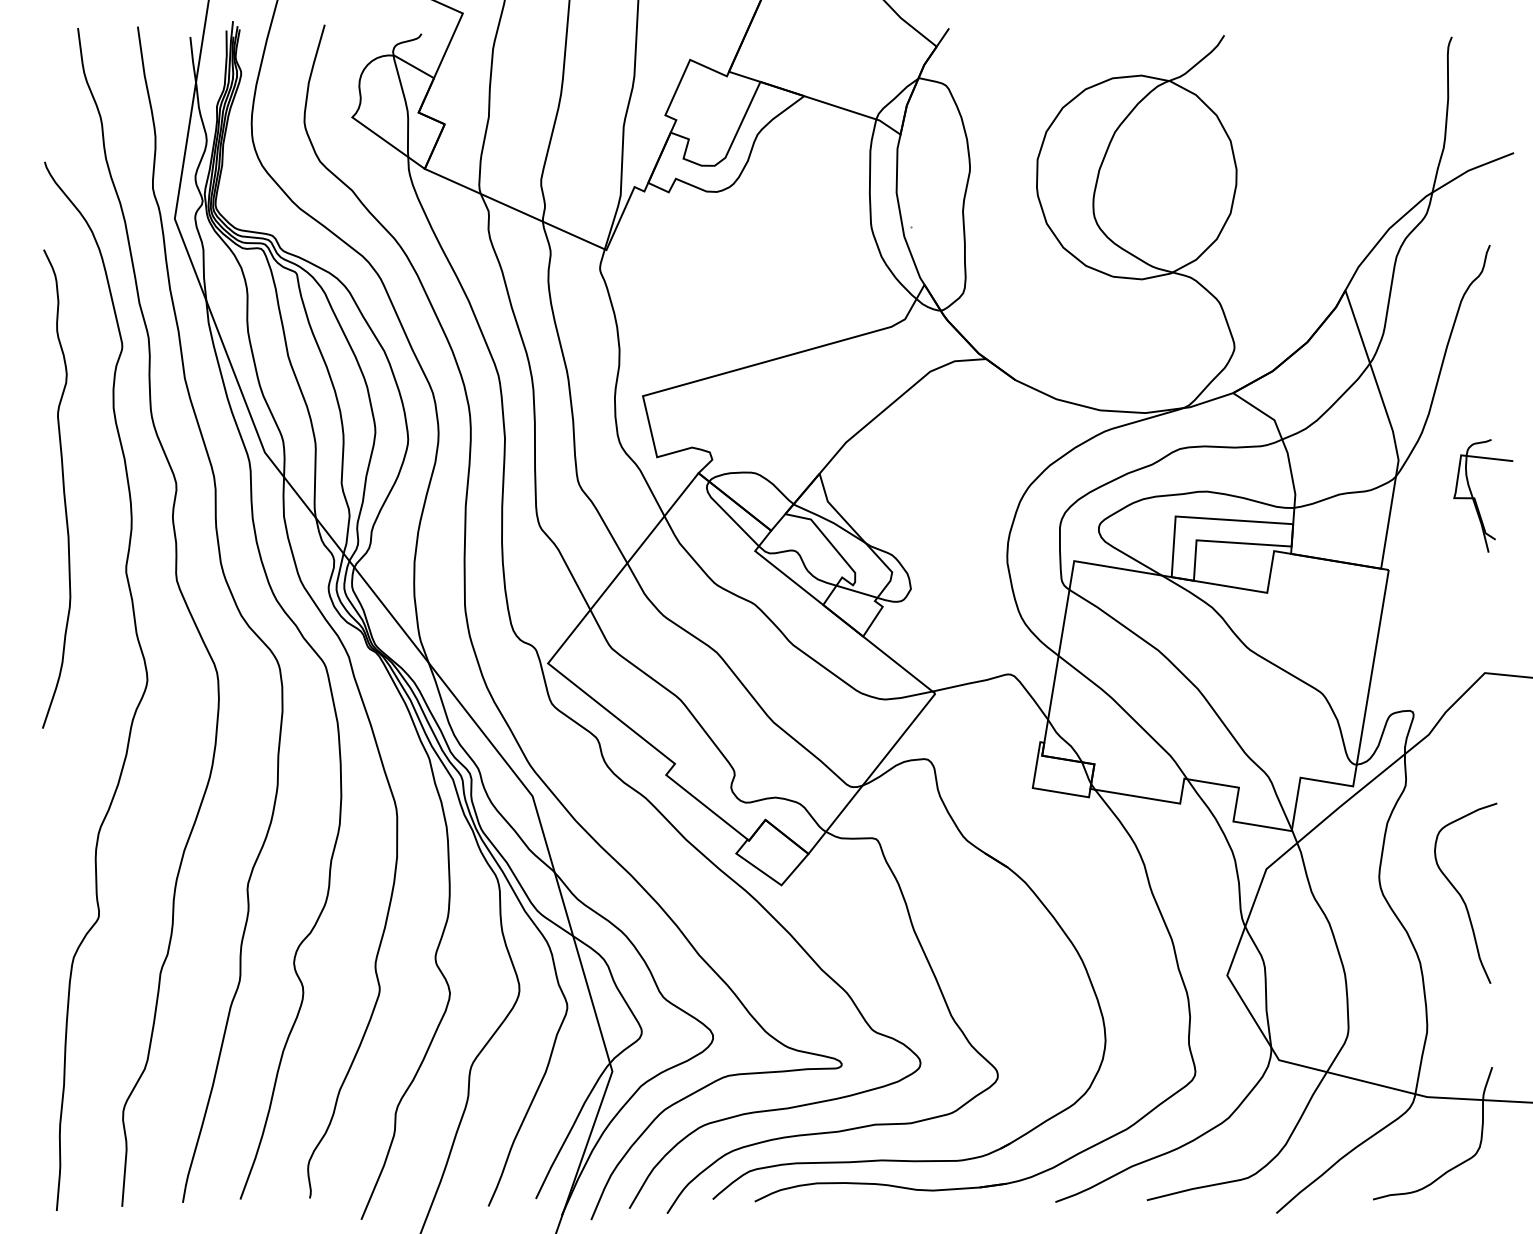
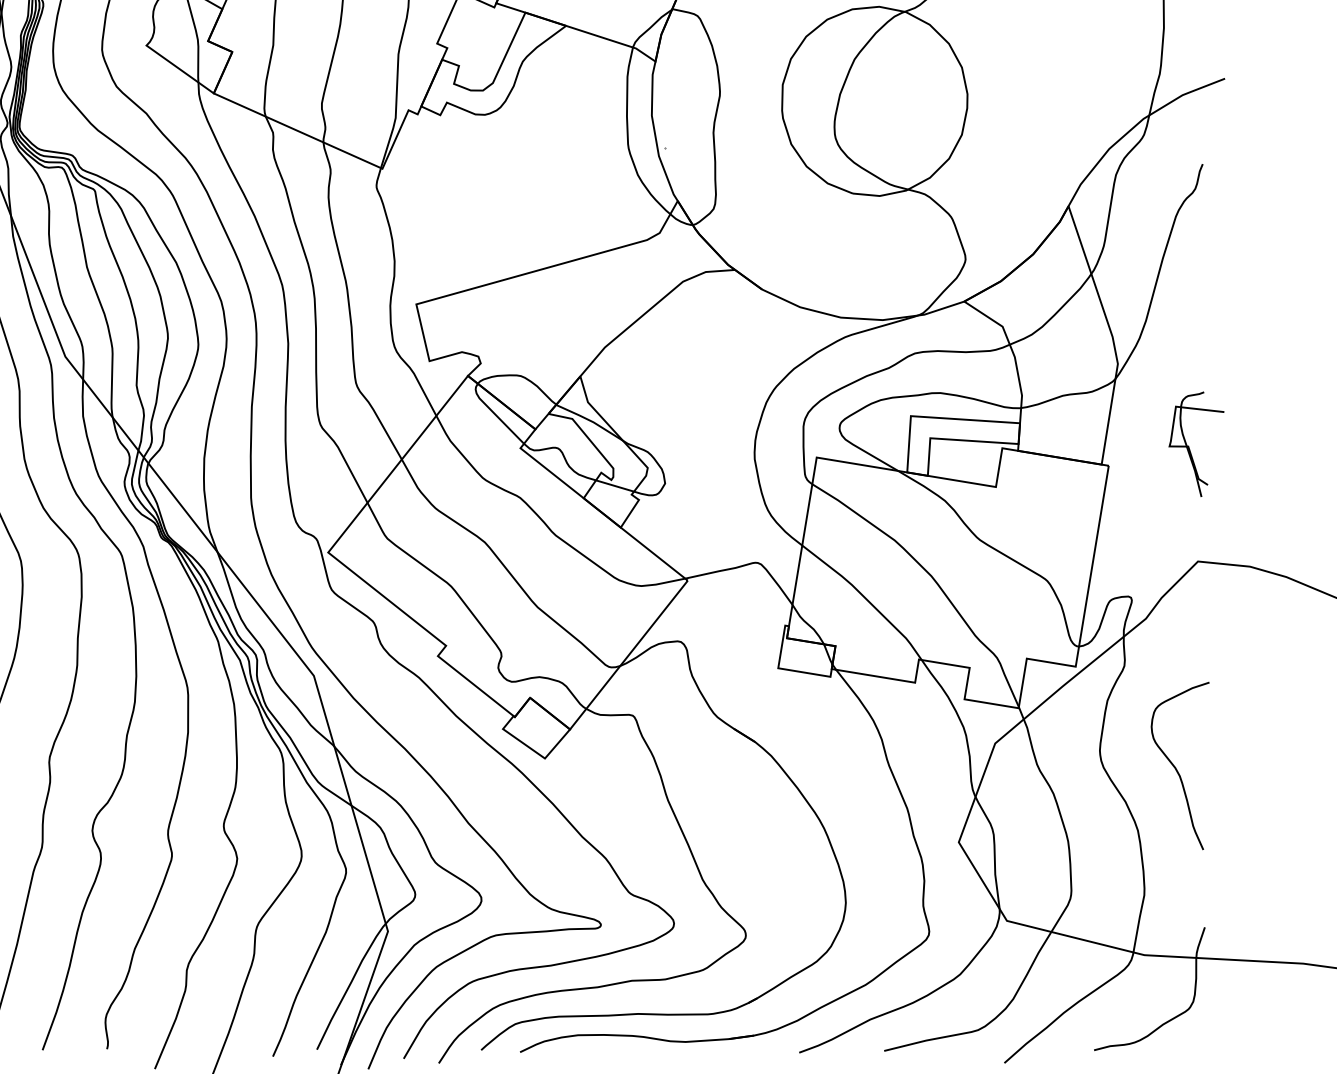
part: (1475, 497) -> (1189, 445), moved

